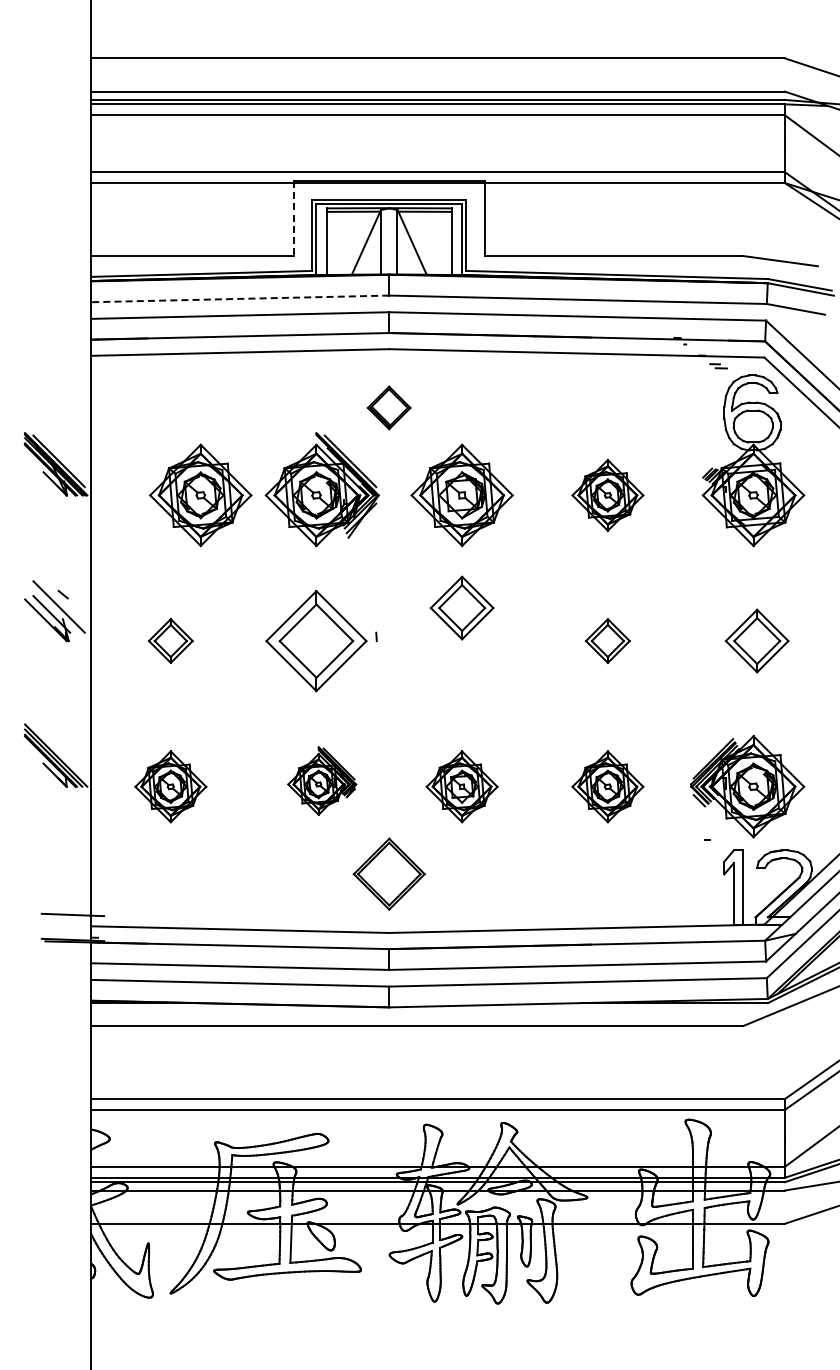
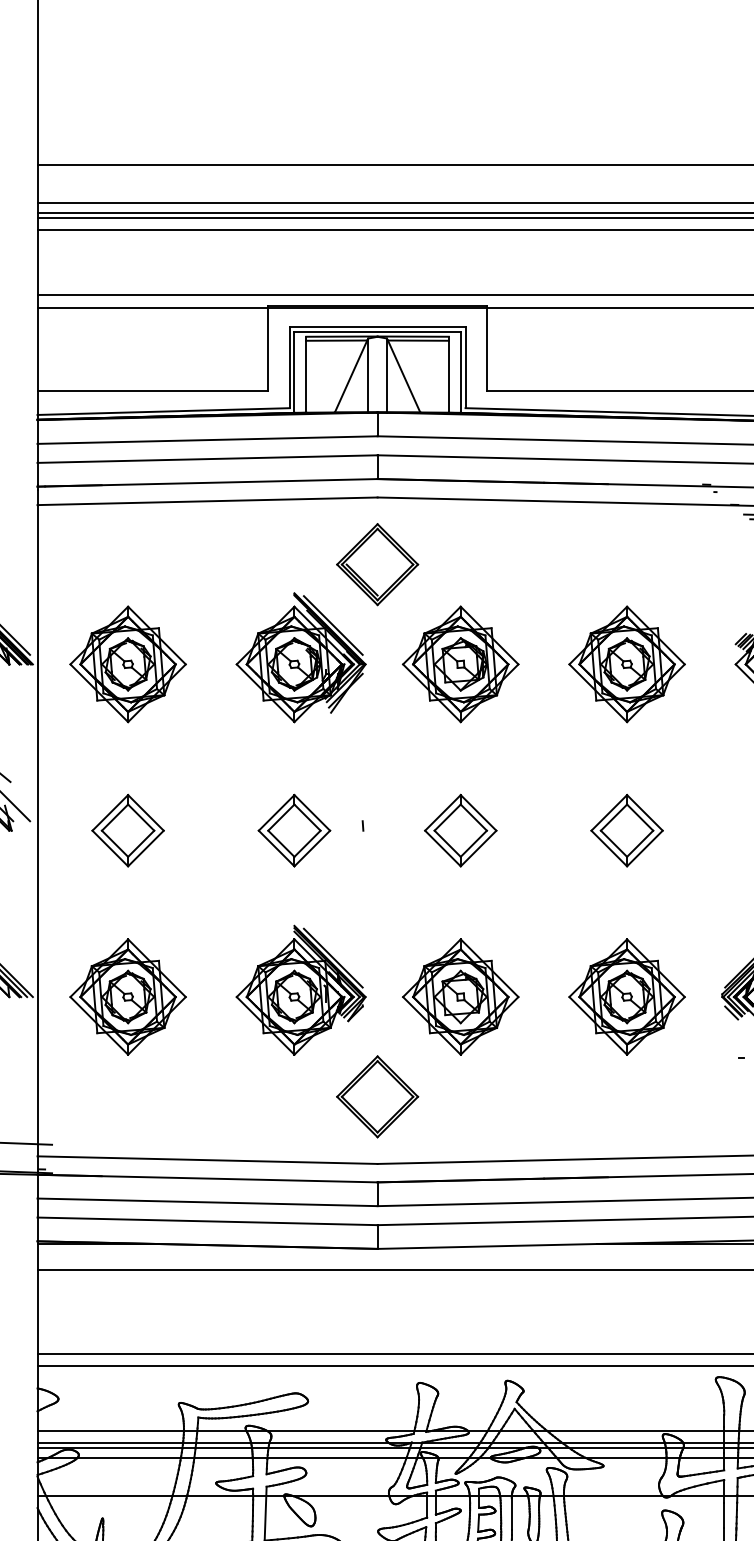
line: (293, 219) -> (268, 349), dashed -> solid
line: (240, 298) -> (207, 439), dashed -> solid
part: (388, 407) -> (376, 564), size x1.67
part: (200, 495) -> (127, 664), moved
part: (607, 495) -> (626, 664), size x1.43
part: (461, 607) -> (460, 830), moved
part: (170, 640) -> (127, 830), size x1.43
part: (316, 640) -> (294, 830), size x0.62
part: (607, 640) -> (626, 830), size x1.43
part: (321, 780) -> (300, 989), size x1.67
part: (170, 786) -> (127, 996), size x1.43
part: (461, 786) -> (460, 996), size x1.43
part: (607, 786) -> (626, 996), size x1.43

